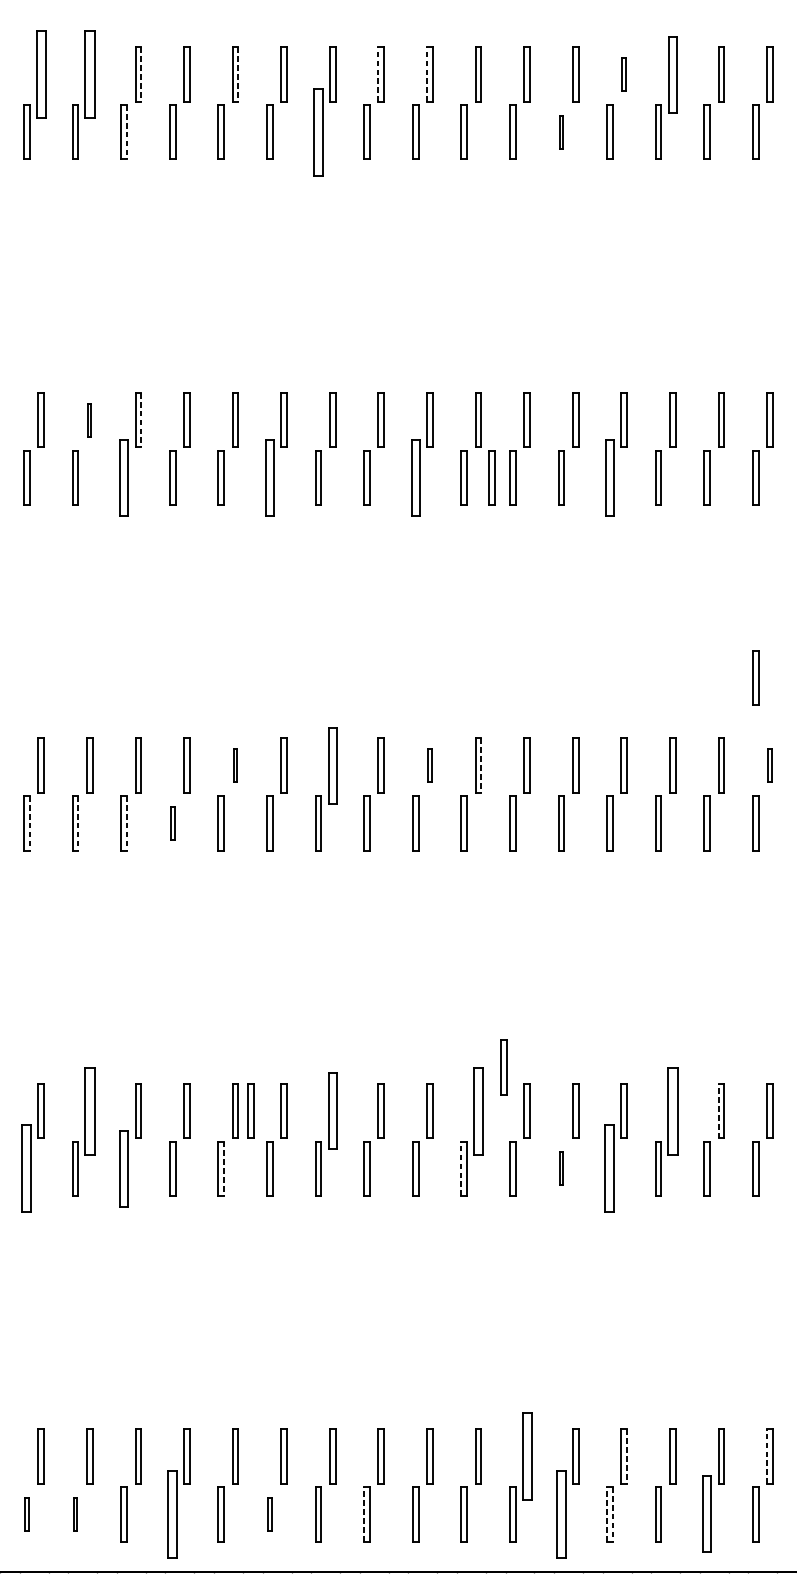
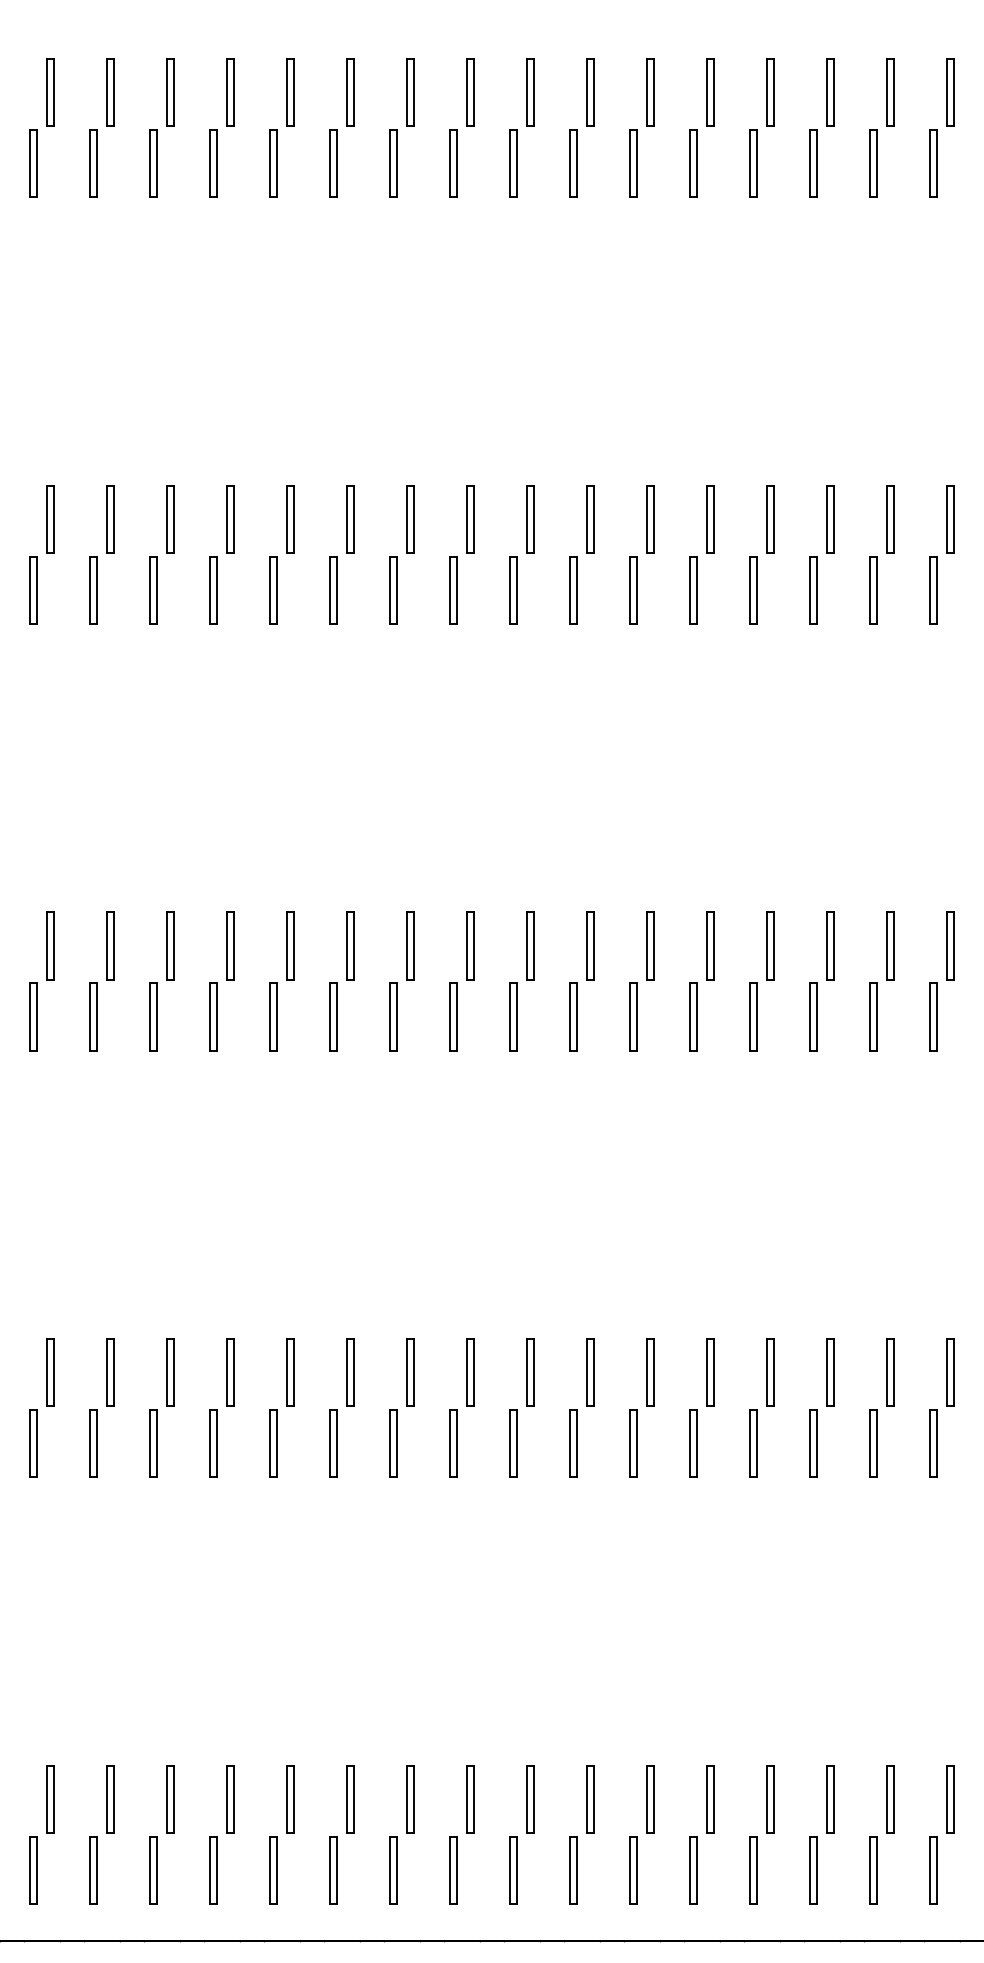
part: (41, 74) -> (50, 92), size x0.62
part: (89, 74) -> (110, 92), size x0.62
line: (141, 74) -> (174, 92), dashed -> solid
line: (238, 74) -> (294, 92), dashed -> solid
line: (378, 74) -> (467, 92), dashed -> solid
line: (427, 74) -> (527, 92), dashed -> solid
part: (624, 74) -> (770, 92), size x1.67
part: (672, 74) -> (830, 92), size x0.71
line: (126, 132) -> (156, 163), dashed -> solid
part: (318, 132) -> (393, 163), size x0.62
part: (561, 132) -> (693, 163), size x1.67
part: (89, 420) -> (110, 519), size x1.67
line: (141, 420) -> (174, 519), dashed -> solid
part: (124, 477) -> (153, 590), size x0.71
part: (270, 477) -> (333, 590), size x0.71
part: (415, 477) -> (513, 590), size x0.71
part: (492, 477) -> (607, 590), removed
part: (610, 477) -> (753, 590), size x0.71
part: (755, 677) -> (933, 837), removed
part: (235, 765) -> (290, 945), size x1.67
part: (332, 765) -> (410, 945), size x0.71
part: (429, 765) -> (530, 945), size x1.67
line: (481, 765) -> (594, 945), dashed -> solid
part: (769, 765) -> (950, 945), size x1.67
part: (172, 822) -> (213, 1016), size x1.67
line: (29, 823) -> (36, 1017), dashed -> solid
line: (78, 823) -> (96, 1017), dashed -> solid
line: (126, 823) -> (156, 1017), dashed -> solid
part: (504, 1067) -> (622, 1318), removed
part: (89, 1111) -> (110, 1372), size x0.62
part: (250, 1111) -> (309, 1372), removed
part: (332, 1111) -> (410, 1372), size x0.71
part: (478, 1111) -> (590, 1372), size x0.62
part: (672, 1111) -> (830, 1372), size x0.62
line: (718, 1111) -> (887, 1372), dashed -> solid
part: (27, 1168) -> (33, 1443), size x0.62
part: (124, 1168) -> (153, 1443), size x0.71
line: (224, 1168) -> (276, 1443), dashed -> solid
line: (461, 1168) -> (569, 1443), dashed -> solid
part: (561, 1168) -> (693, 1443), size x1.67
part: (610, 1168) -> (753, 1443), size x0.62
part: (526, 1456) -> (650, 1799), size x0.62
line: (627, 1456) -> (774, 1799), dashed -> solid
line: (767, 1456) -> (947, 1799), dashed -> solid
part: (27, 1514) -> (33, 1870), size x1.67
part: (75, 1514) -> (93, 1870), size x1.67
part: (172, 1514) -> (213, 1870), size x0.62
part: (270, 1514) -> (333, 1870), size x1.67
line: (364, 1514) -> (449, 1870), dashed -> solid
part: (561, 1514) -> (693, 1870), size x0.62
line: (606, 1514) -> (749, 1870), dashed -> solid
line: (612, 1514) -> (756, 1870), dashed -> solid
part: (707, 1514) -> (873, 1870), size x0.71

